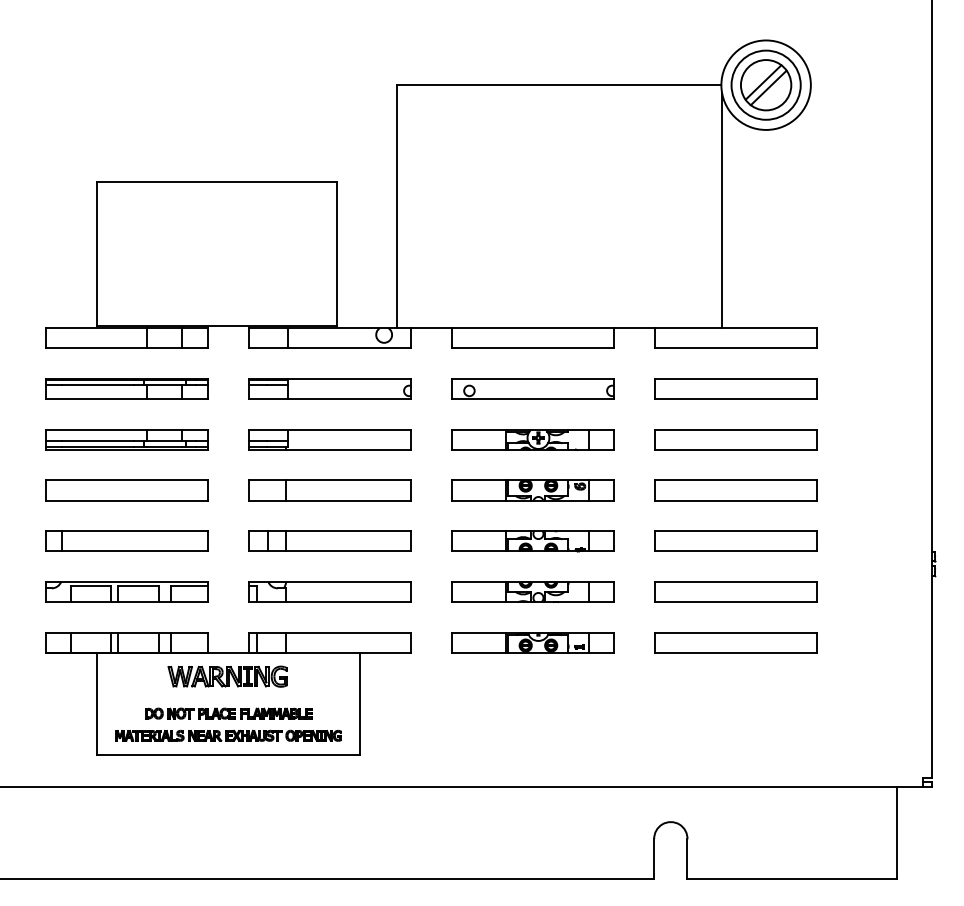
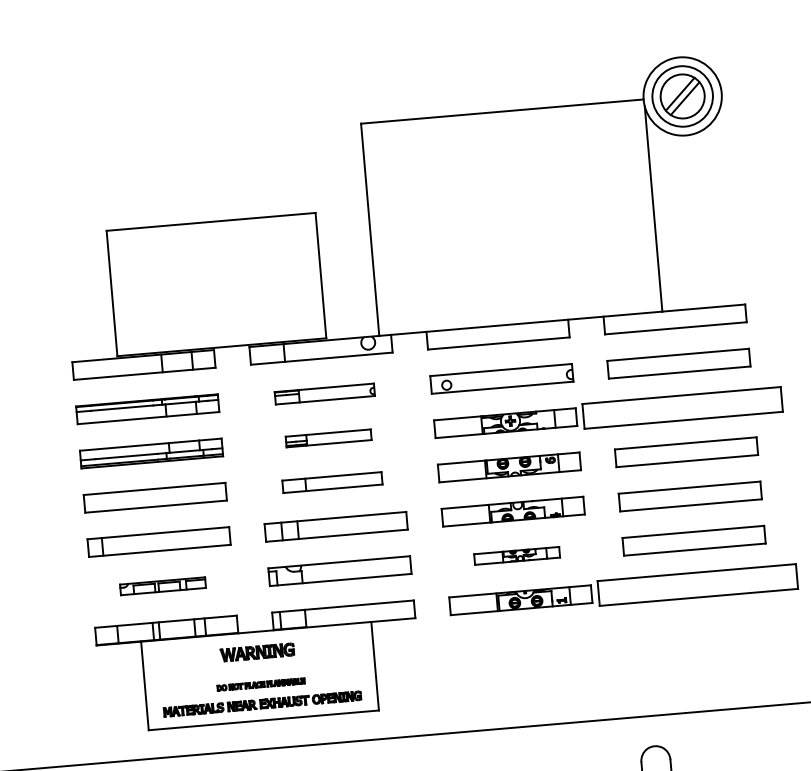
part: (329, 388) -> (324, 393), size x0.7
part: (329, 439) -> (328, 438), size x0.6
part: (735, 439) -> (682, 407), size x1.4
part: (329, 490) -> (332, 482), size x0.7
part: (126, 591) -> (162, 585), size x0.6
part: (532, 591) -> (516, 555), size x0.6
part: (735, 642) -> (697, 584), size x1.4
part: (227, 676) -> (257, 652), size x0.7
part: (228, 713) -> (260, 684), size x0.6

